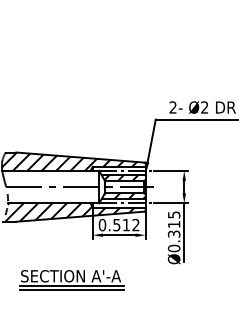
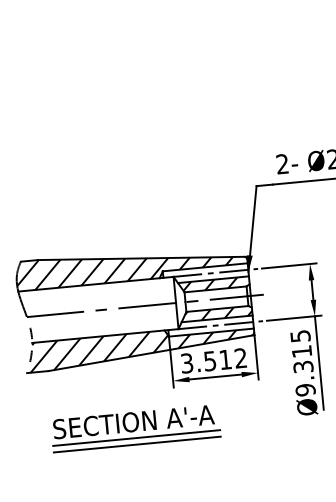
text: (102, 224) -> (187, 362), 0.512 -> 3.512
text: (174, 248) -> (306, 389), Ø0.315 -> Ø9.315
part: (71, 280) -> (135, 428), moved

